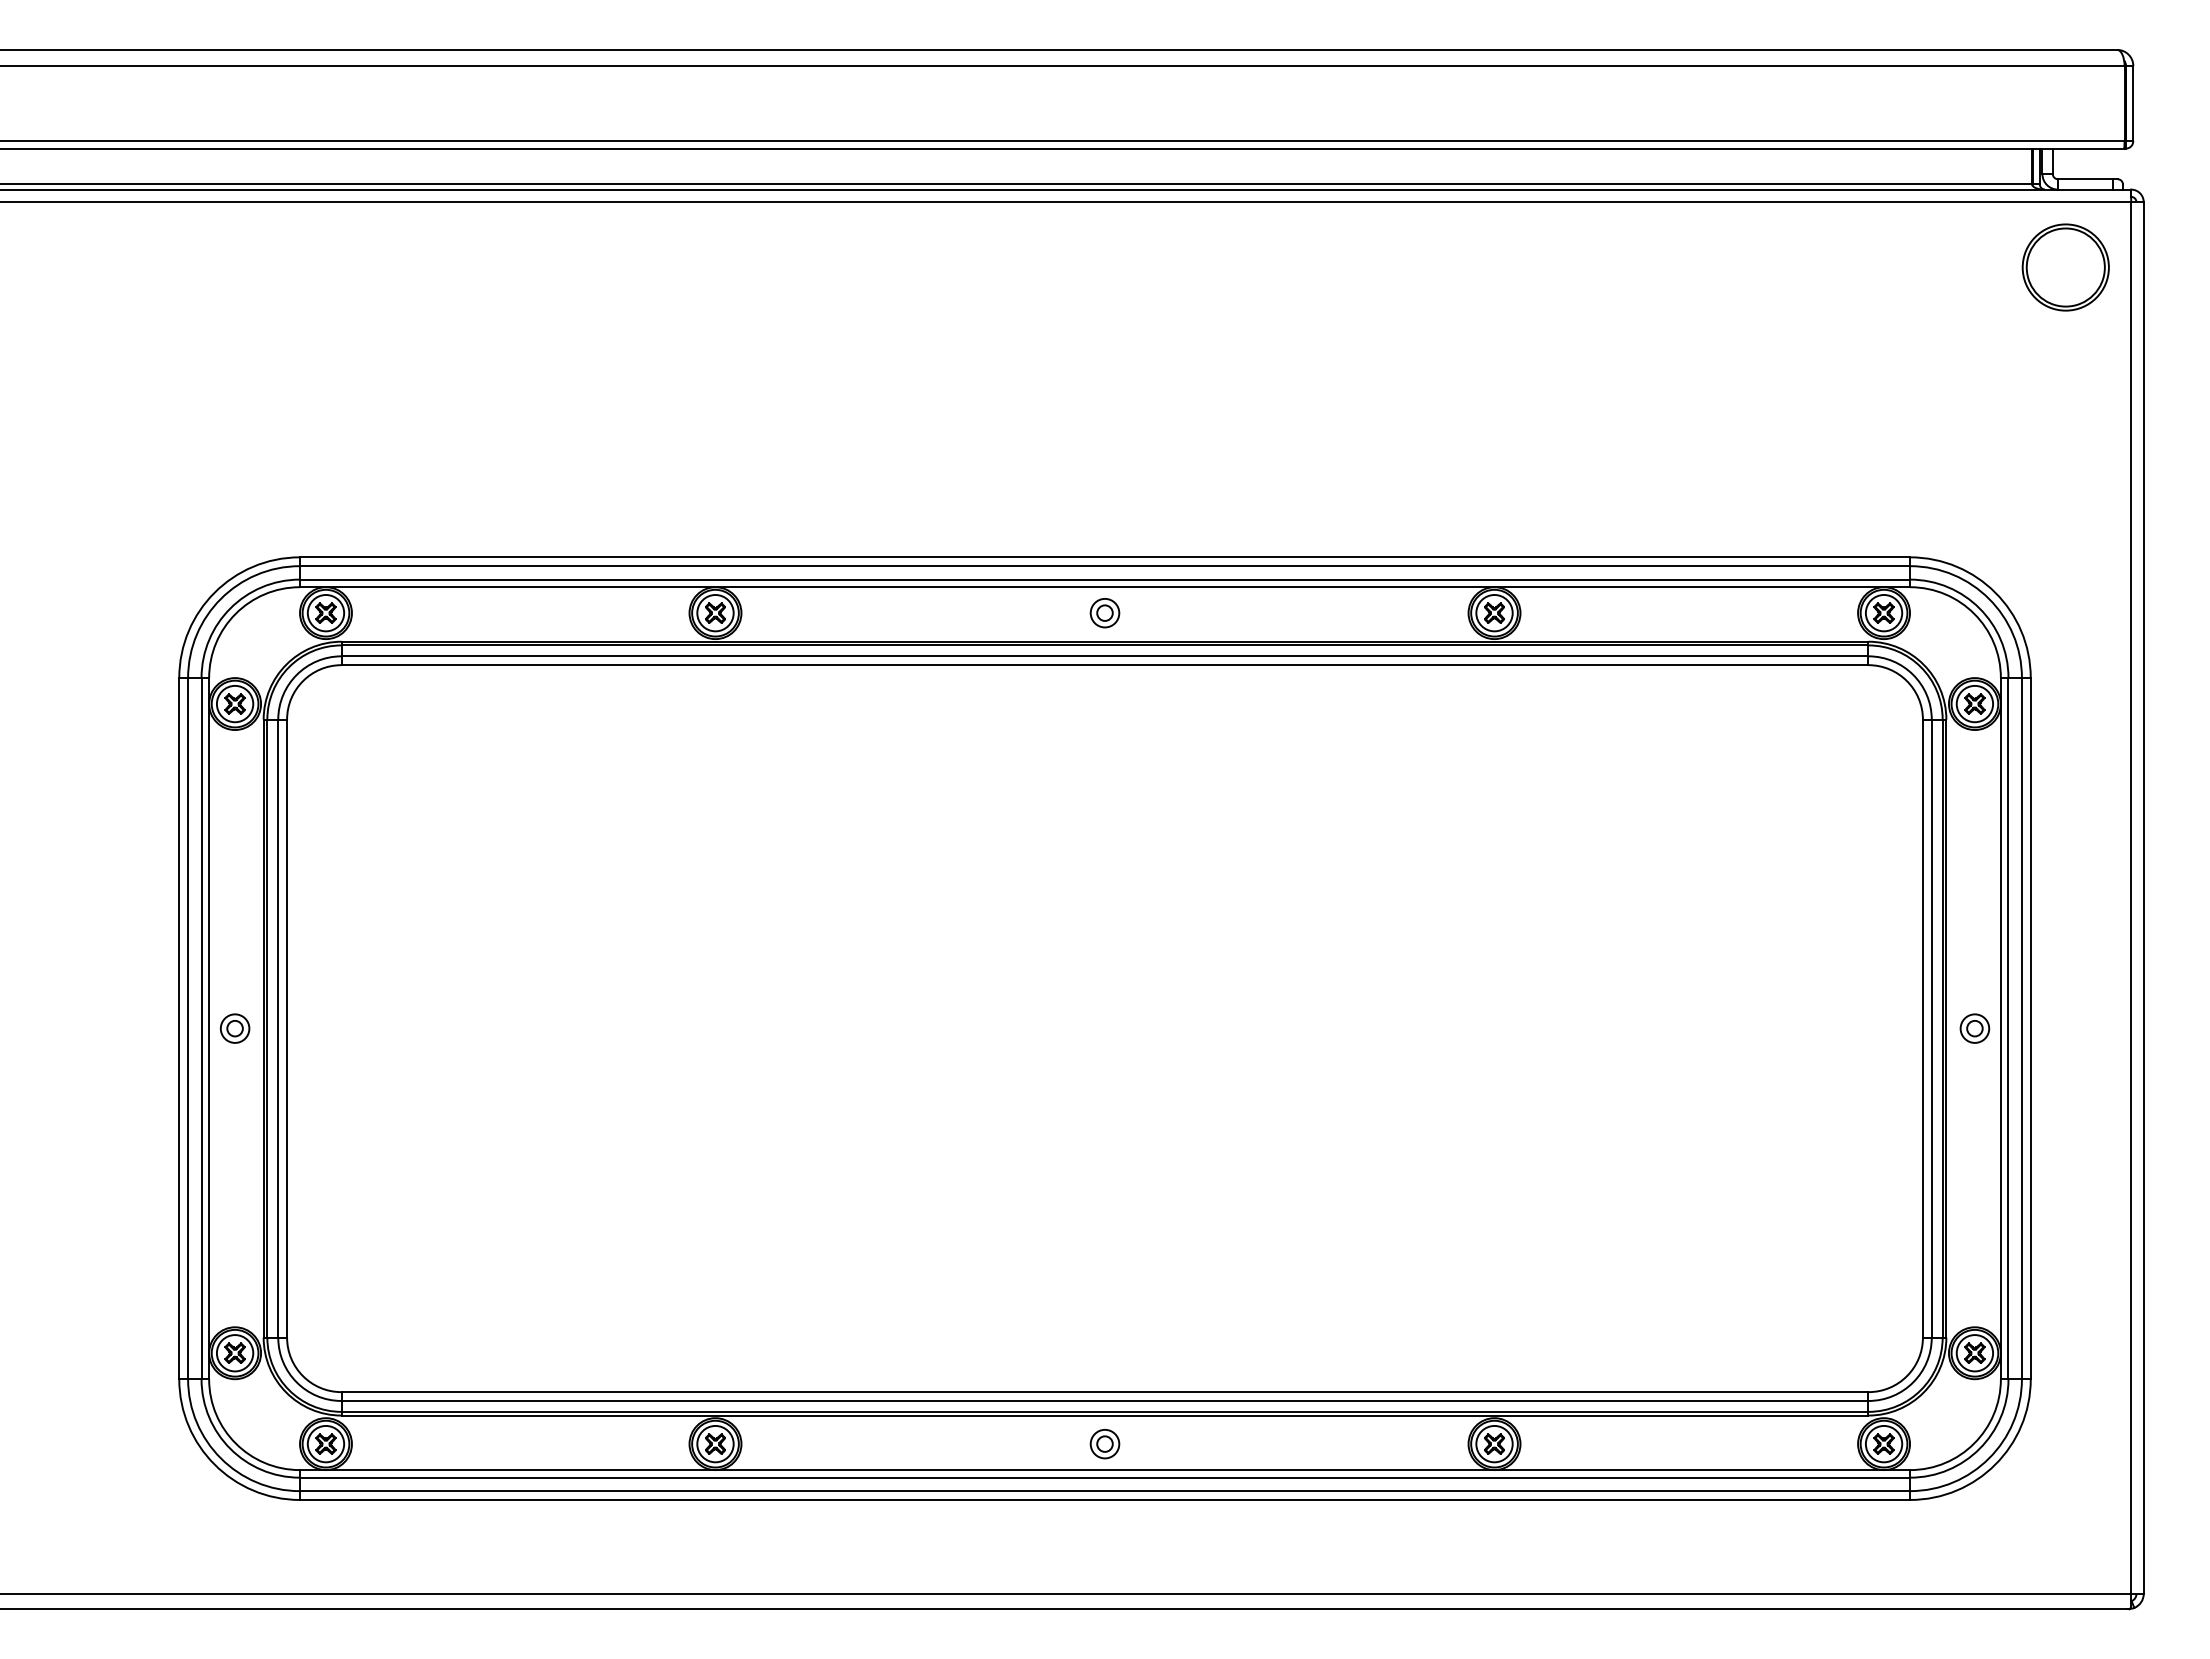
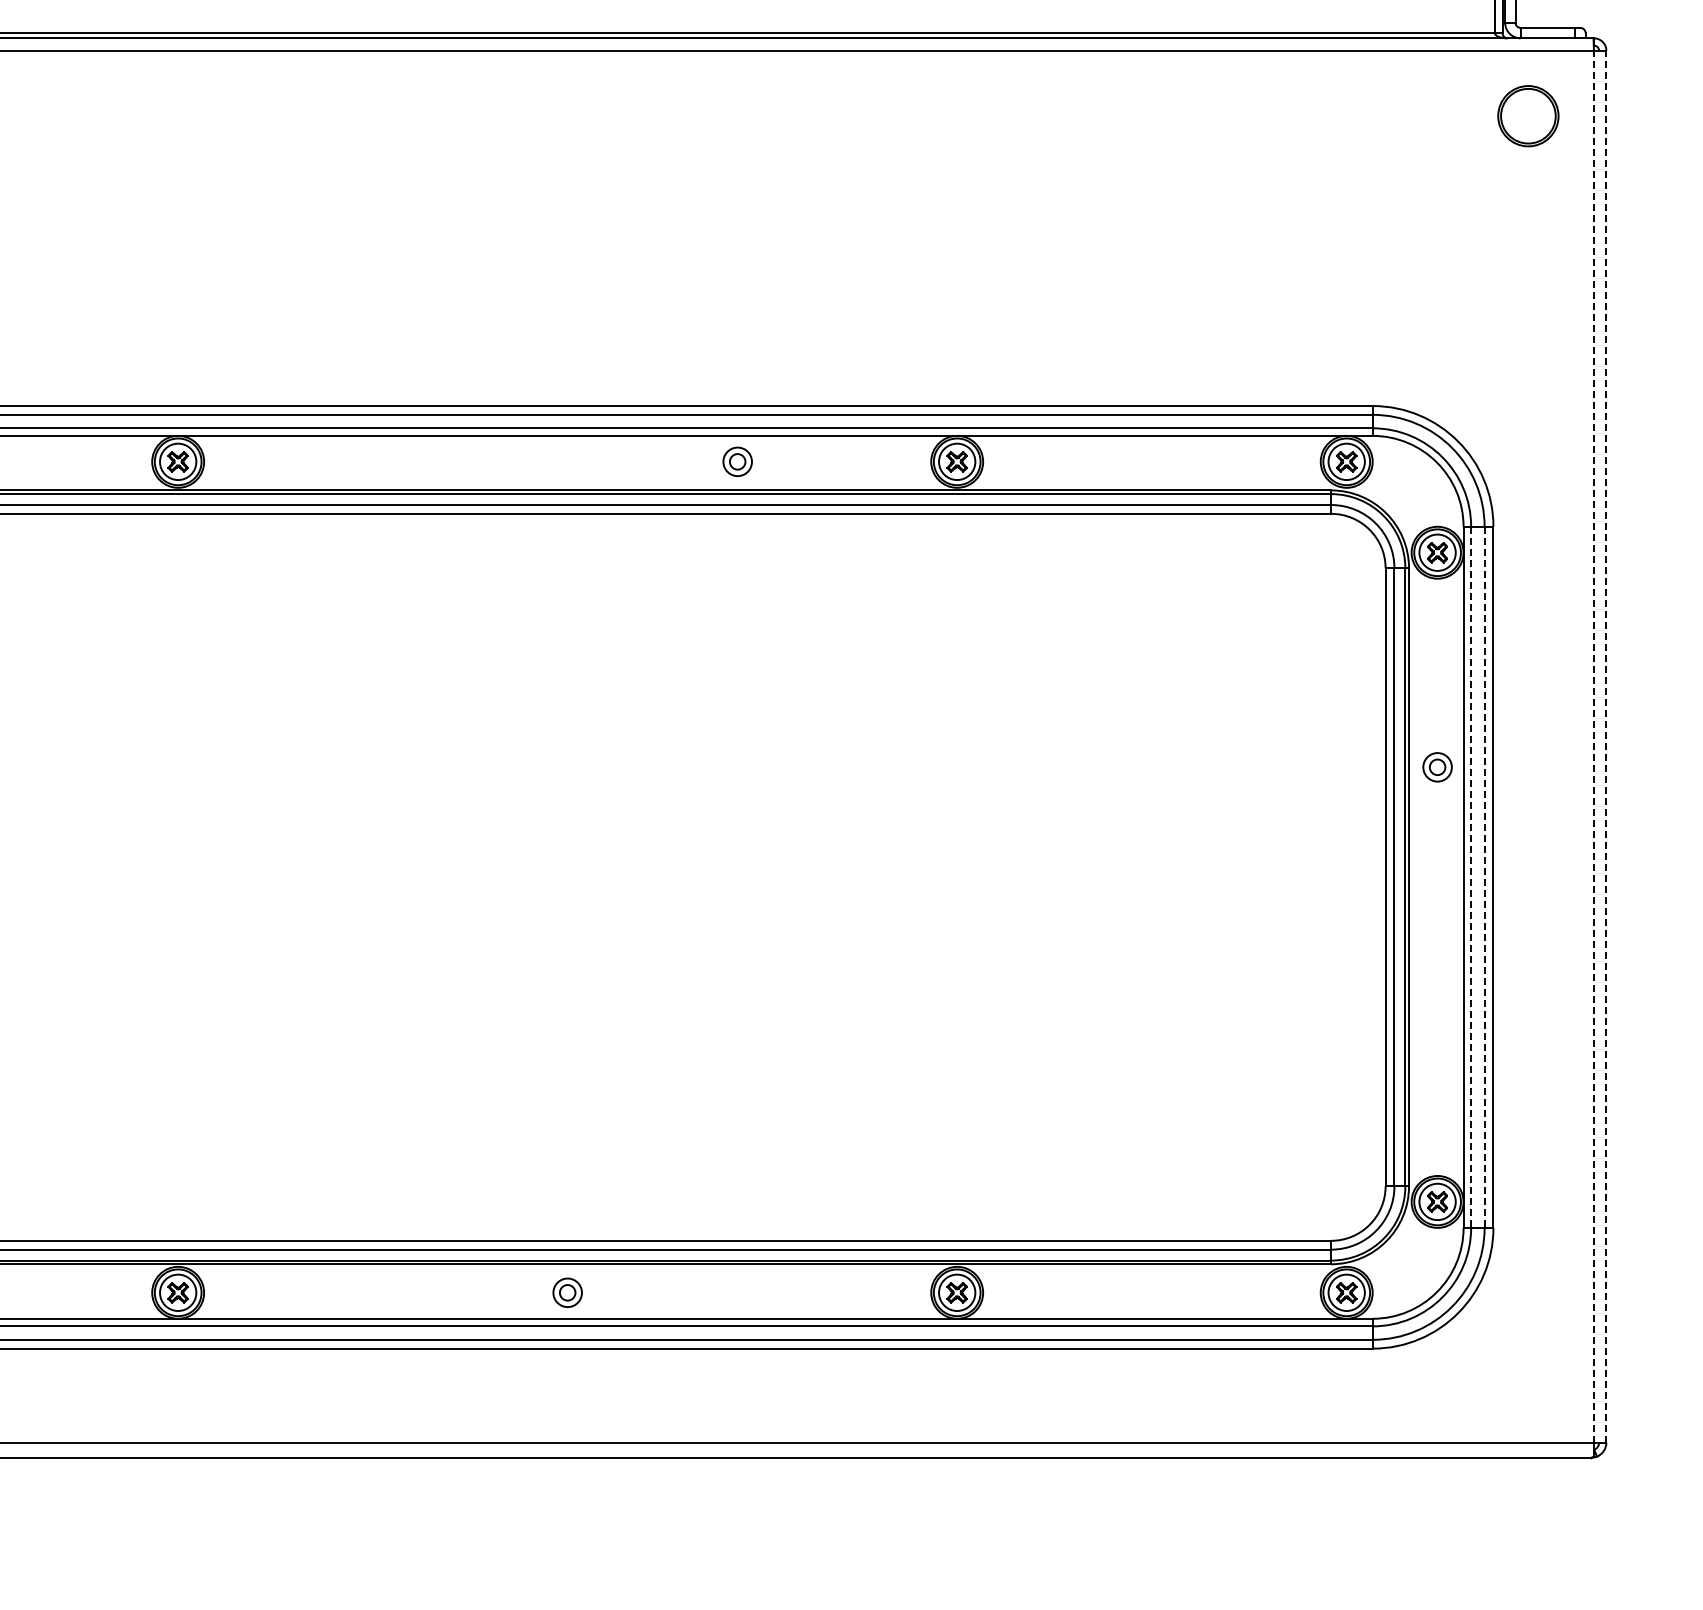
part: (2065, 267) -> (1528, 116), size x0.7
part: (1104, 613) -> (737, 462), moved
line: (2131, 898) -> (1594, 747), solid -> dashed
line: (2143, 898) -> (1606, 747), solid -> dashed
part: (1974, 1028) -> (1437, 767), moved
line: (2008, 1028) -> (1471, 877), solid -> dashed
line: (2021, 1028) -> (1484, 877), solid -> dashed

